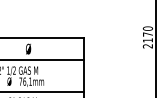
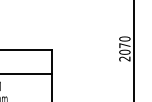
text: (147, 40) -> (124, 52), 2170 -> 2070

